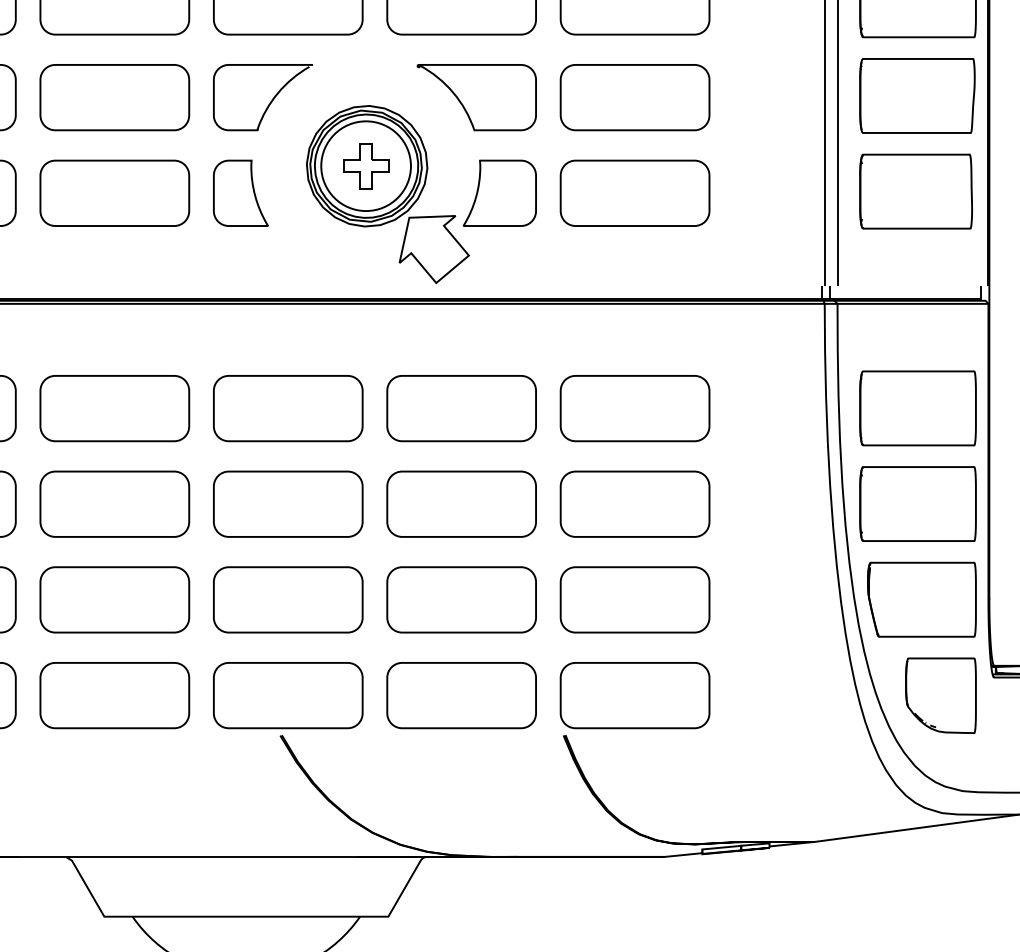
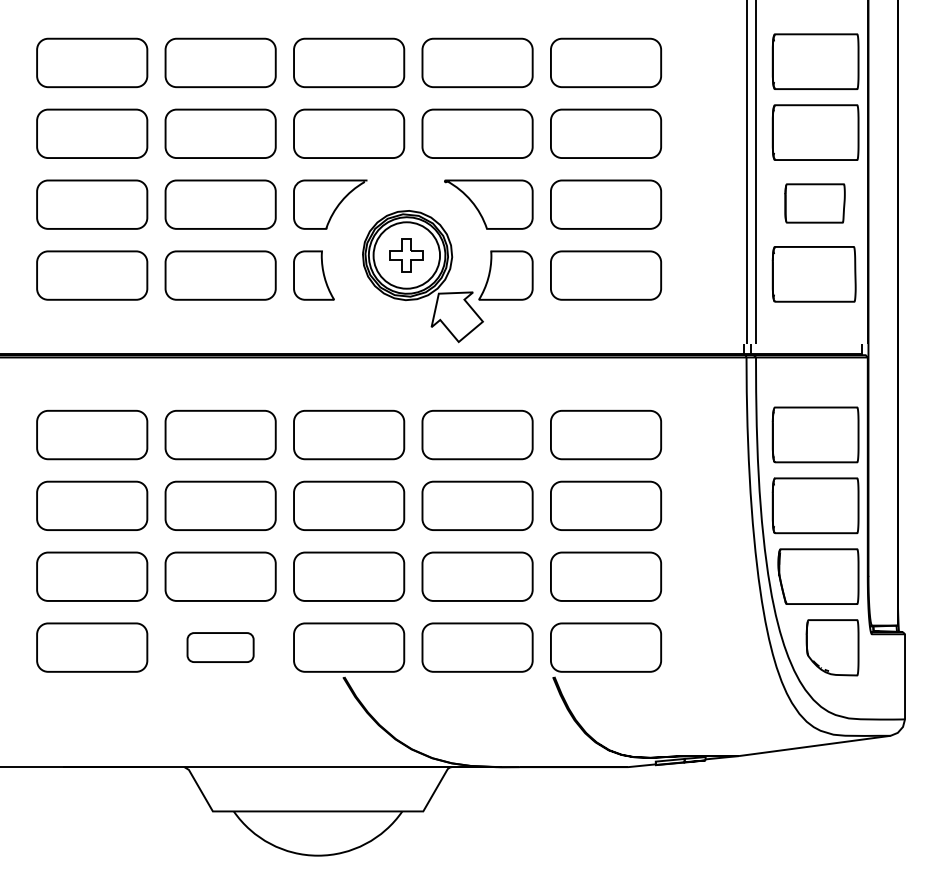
part: (916, 95) -> (814, 203), size x0.7
part: (114, 695) -> (220, 647), size x0.6

